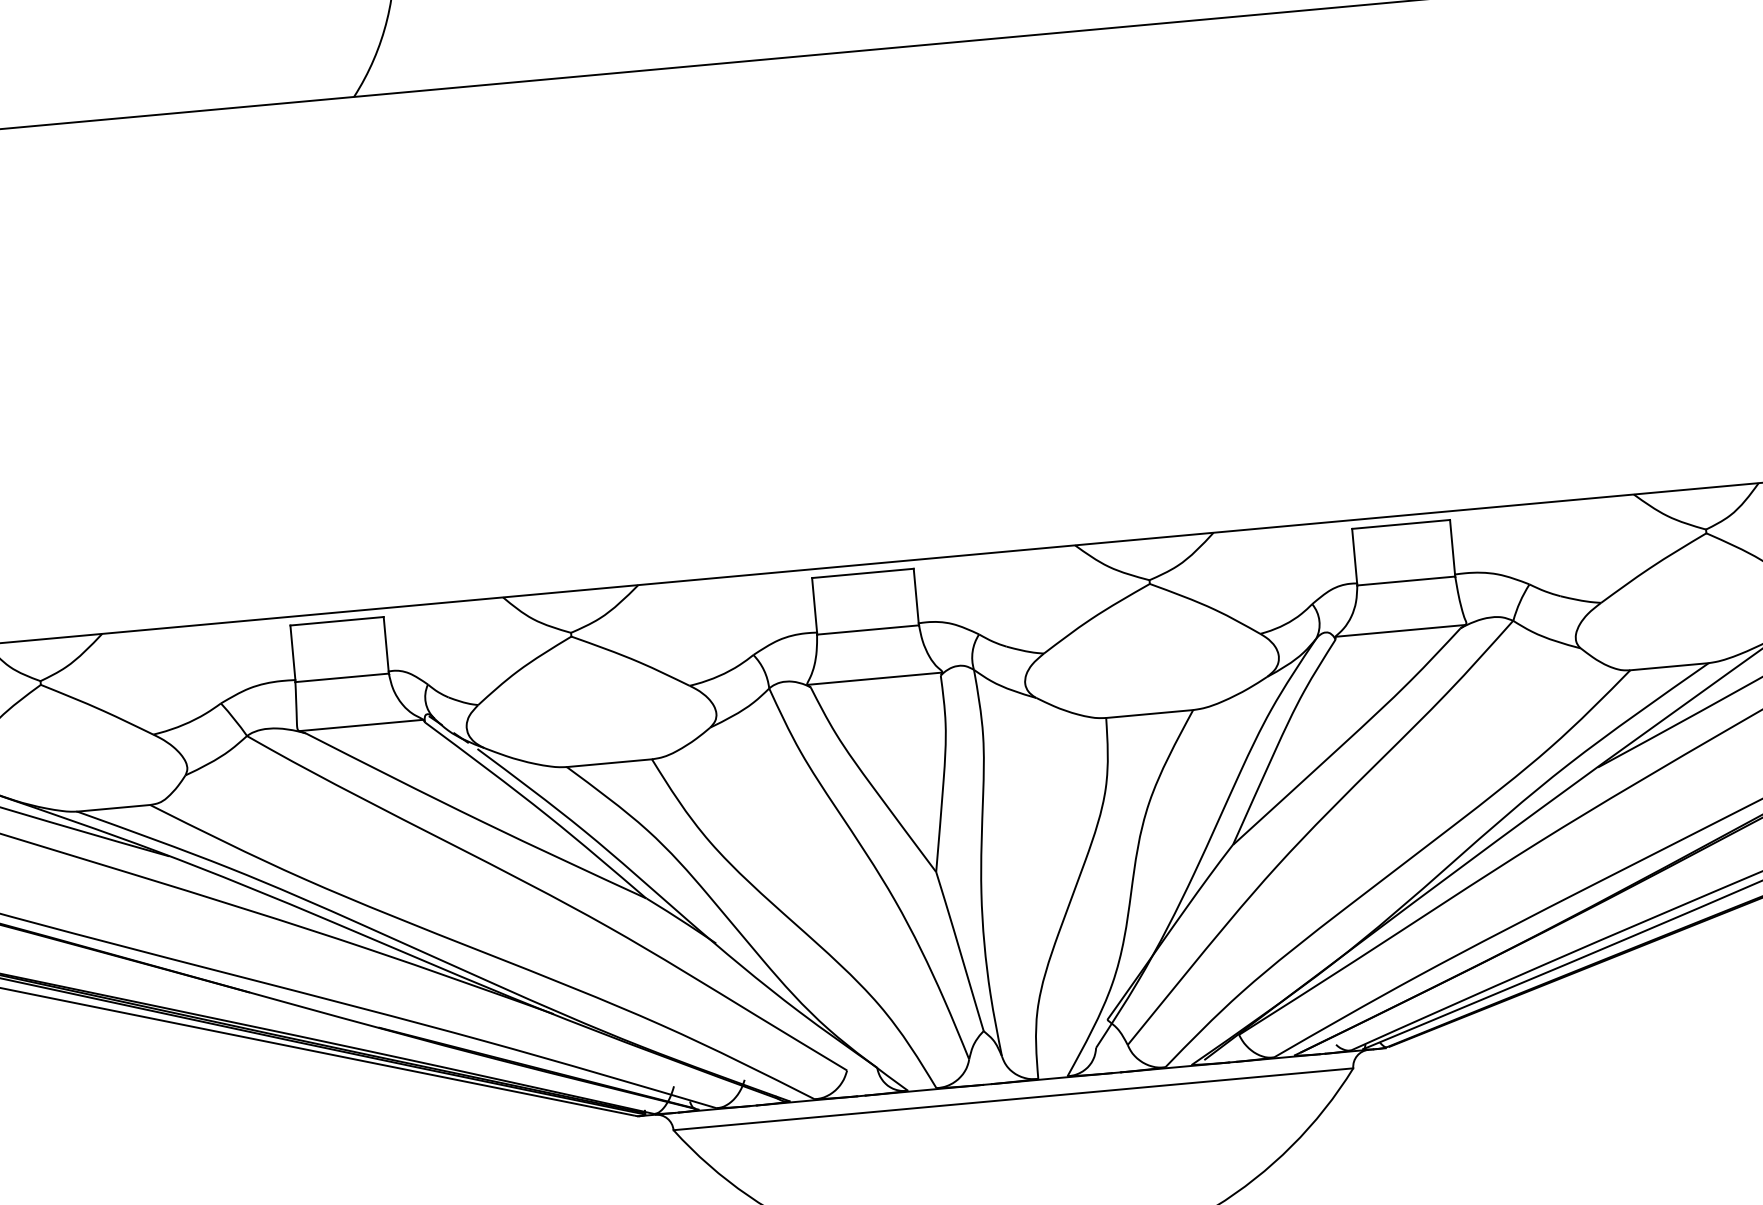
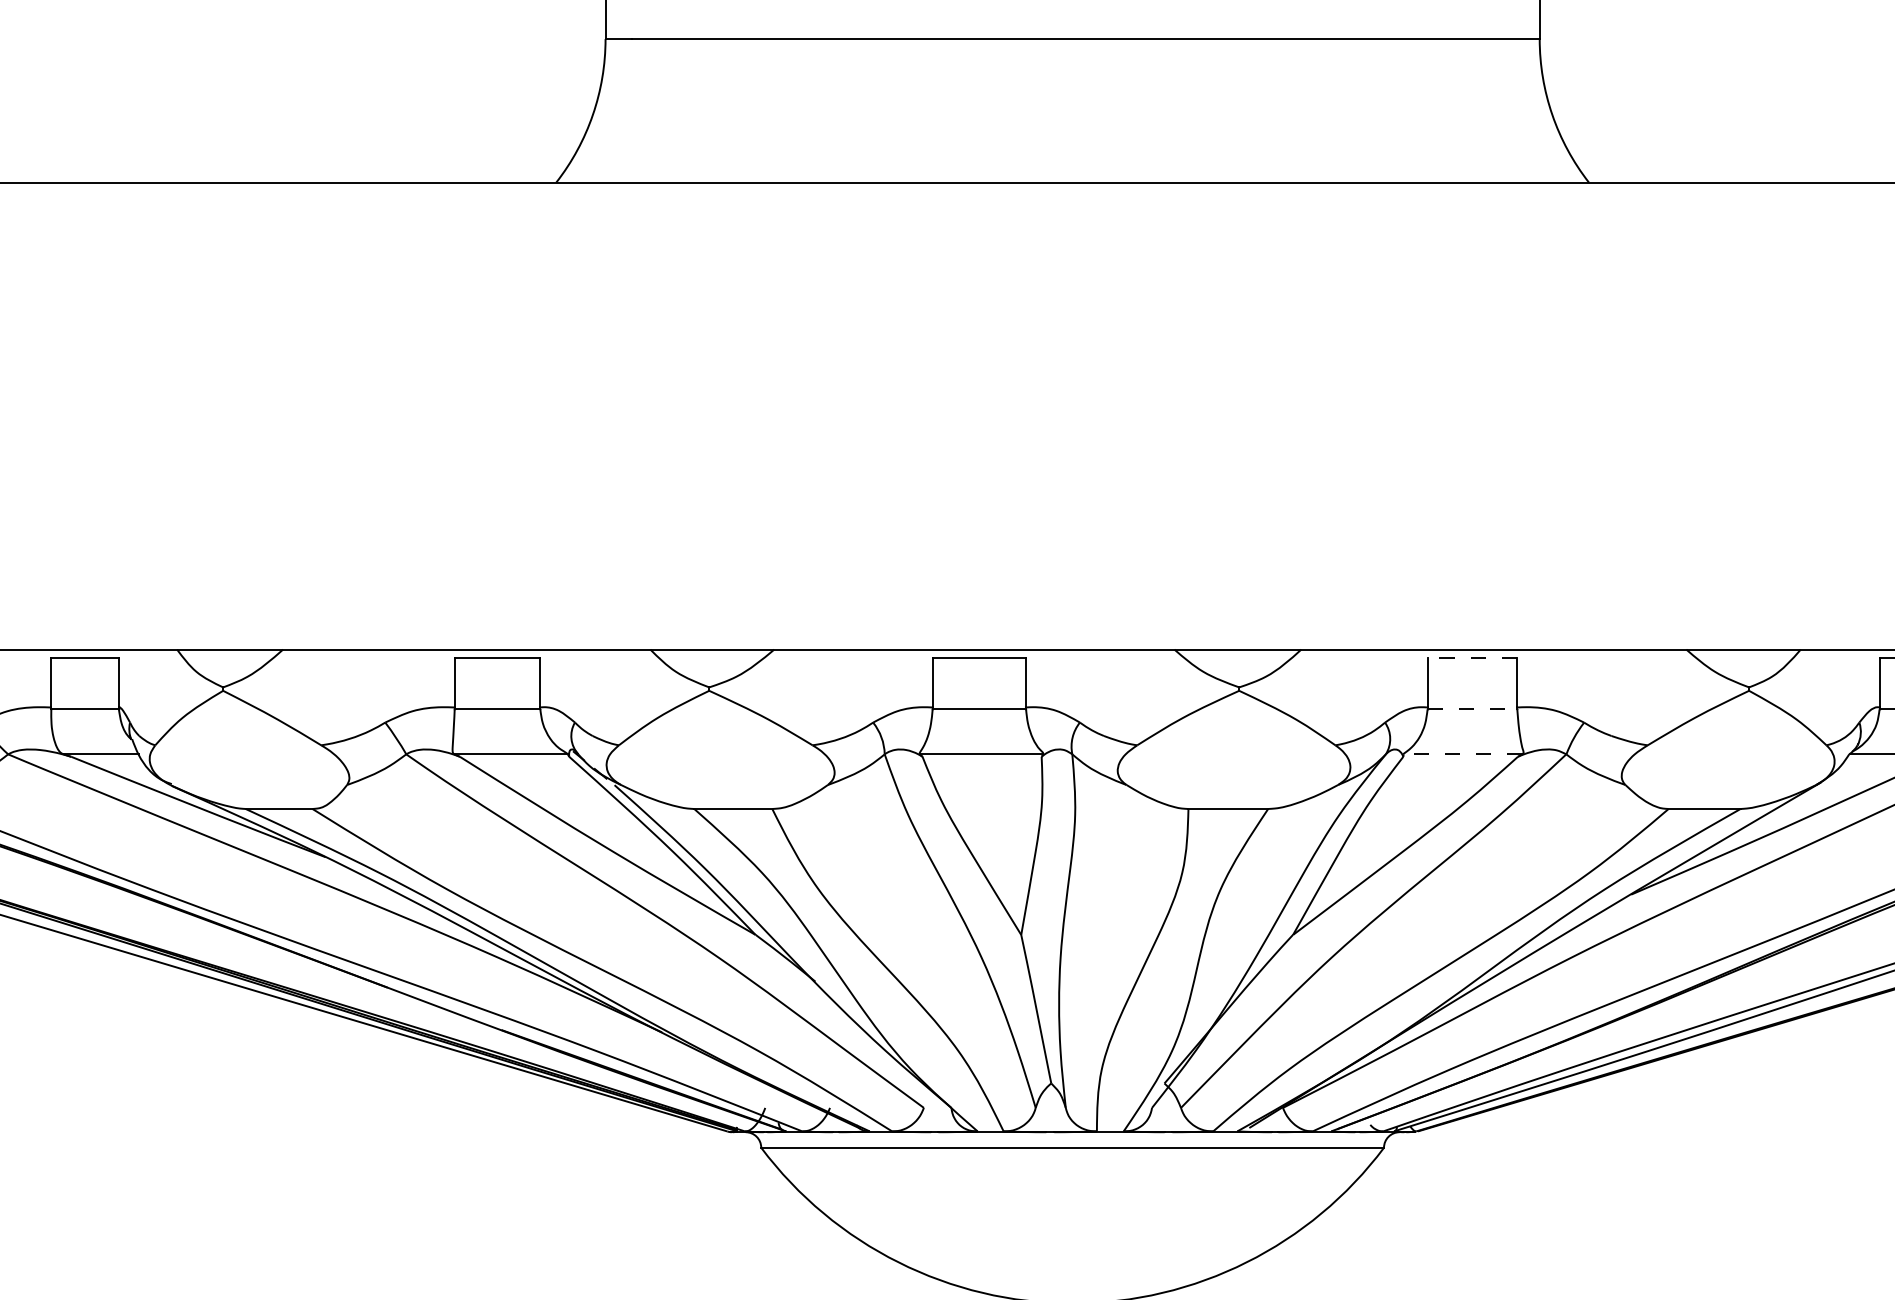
line: (1401, 524) -> (1472, 657), solid -> dashed
line: (1406, 581) -> (1472, 709), solid -> dashed
line: (1399, 631) -> (1462, 754), solid -> dashed

